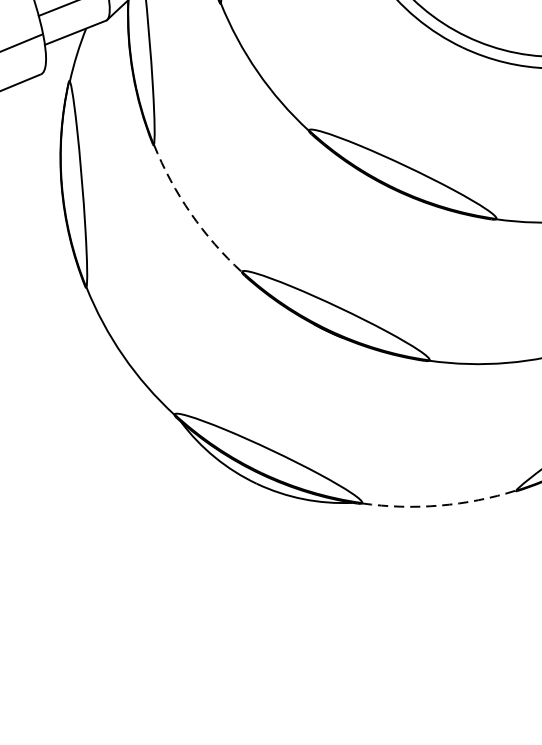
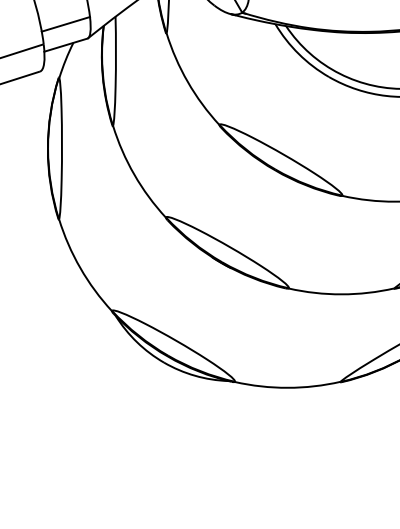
arc: (190, 213) -> (134, 174), dashed -> solid
arc: (439, 505) -> (287, 387), dashed -> solid

